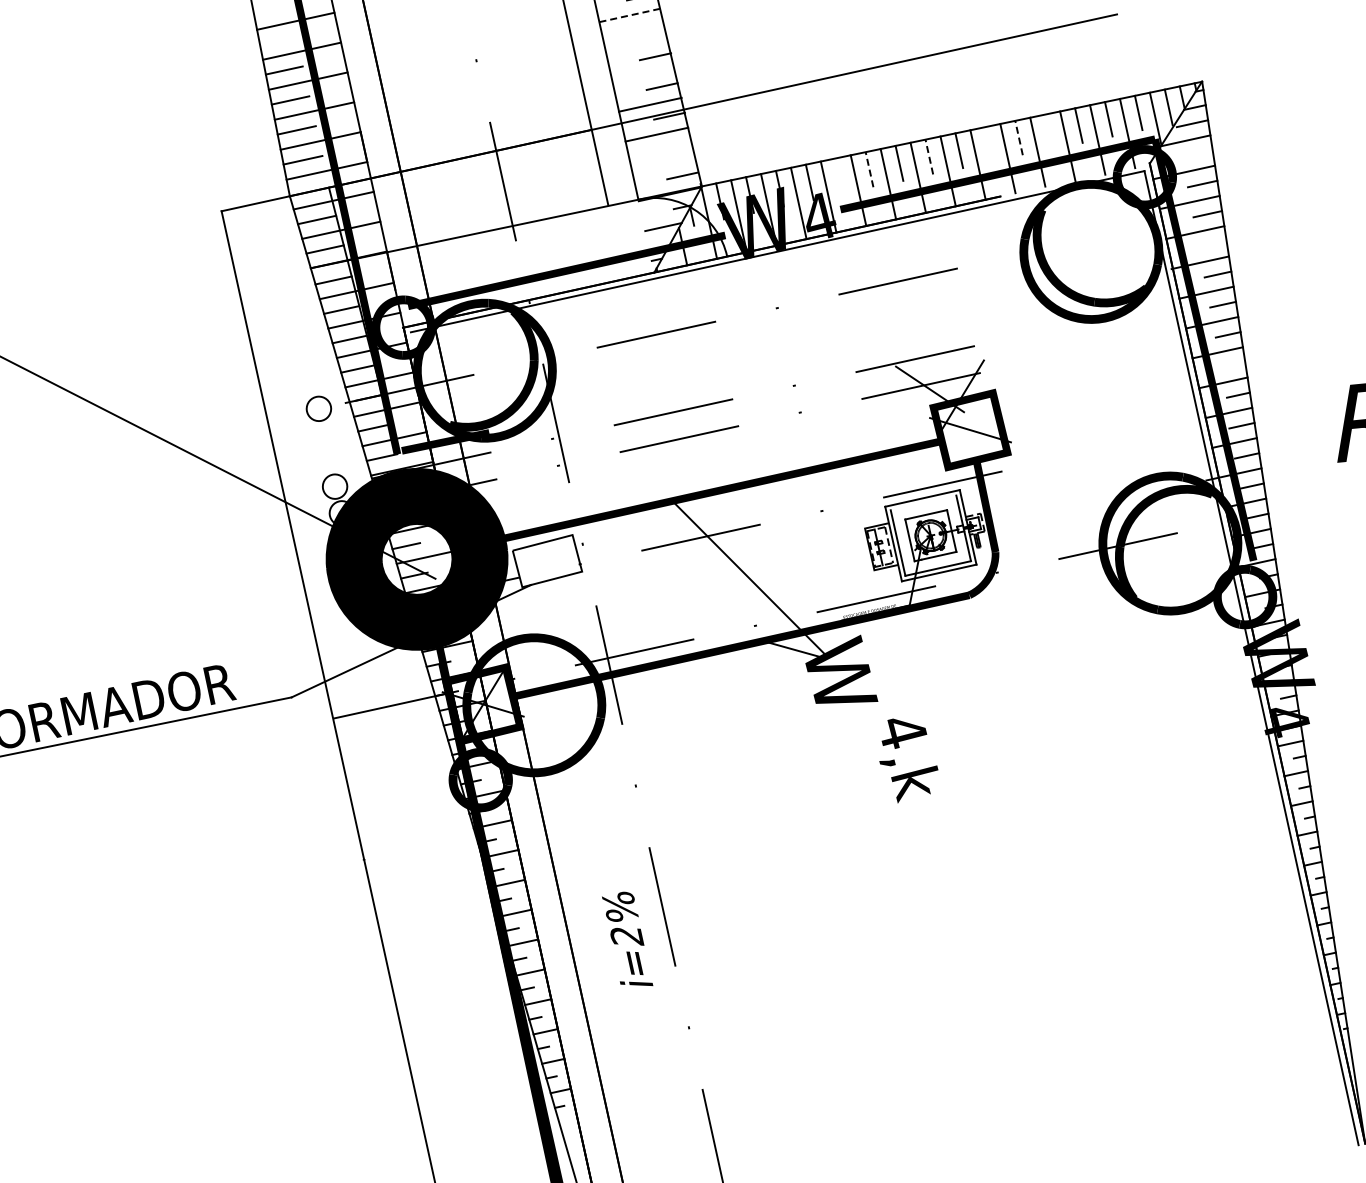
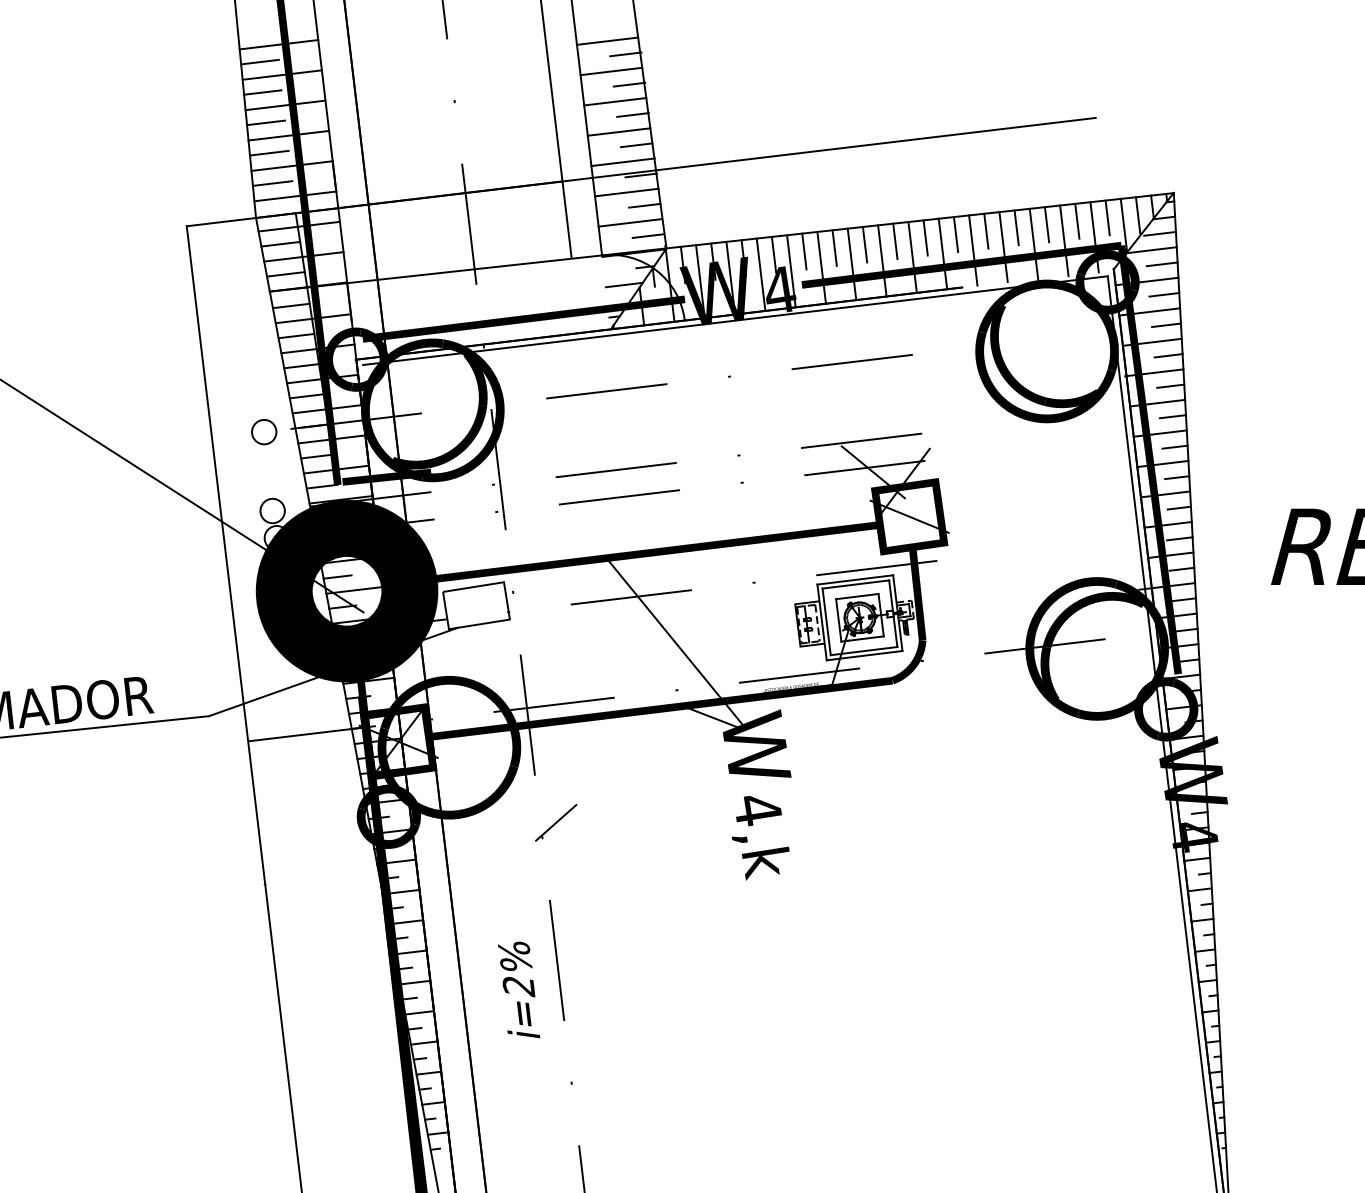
line: (628, 15) -> (610, 71), dashed -> solid
line: (649, 26) -> (629, 84), added
line: (278, 39) -> (259, 61), added
line: (636, 44) -> (615, 101), added
line: (642, 74) -> (618, 131), added
line: (1048, 131) -> (1016, 227), added
line: (1019, 138) -> (986, 231), dashed -> solid
line: (988, 144) -> (955, 234), added
line: (675, 145) -> (644, 205), added
line: (1196, 154) -> (1161, 264), added
line: (929, 157) -> (895, 241), dashed -> solid
line: (663, 164) -> (630, 222), added
line: (869, 170) -> (834, 248), dashed -> solid
line: (839, 176) -> (804, 251), added
line: (1212, 244) -> (1168, 355), added
line: (1233, 364) -> (1177, 477), added
line: (923, 502) -> (855, 584), added
text: (908, 760) -> (760, 838), moved
line: (648, 769) -> (556, 822), added

